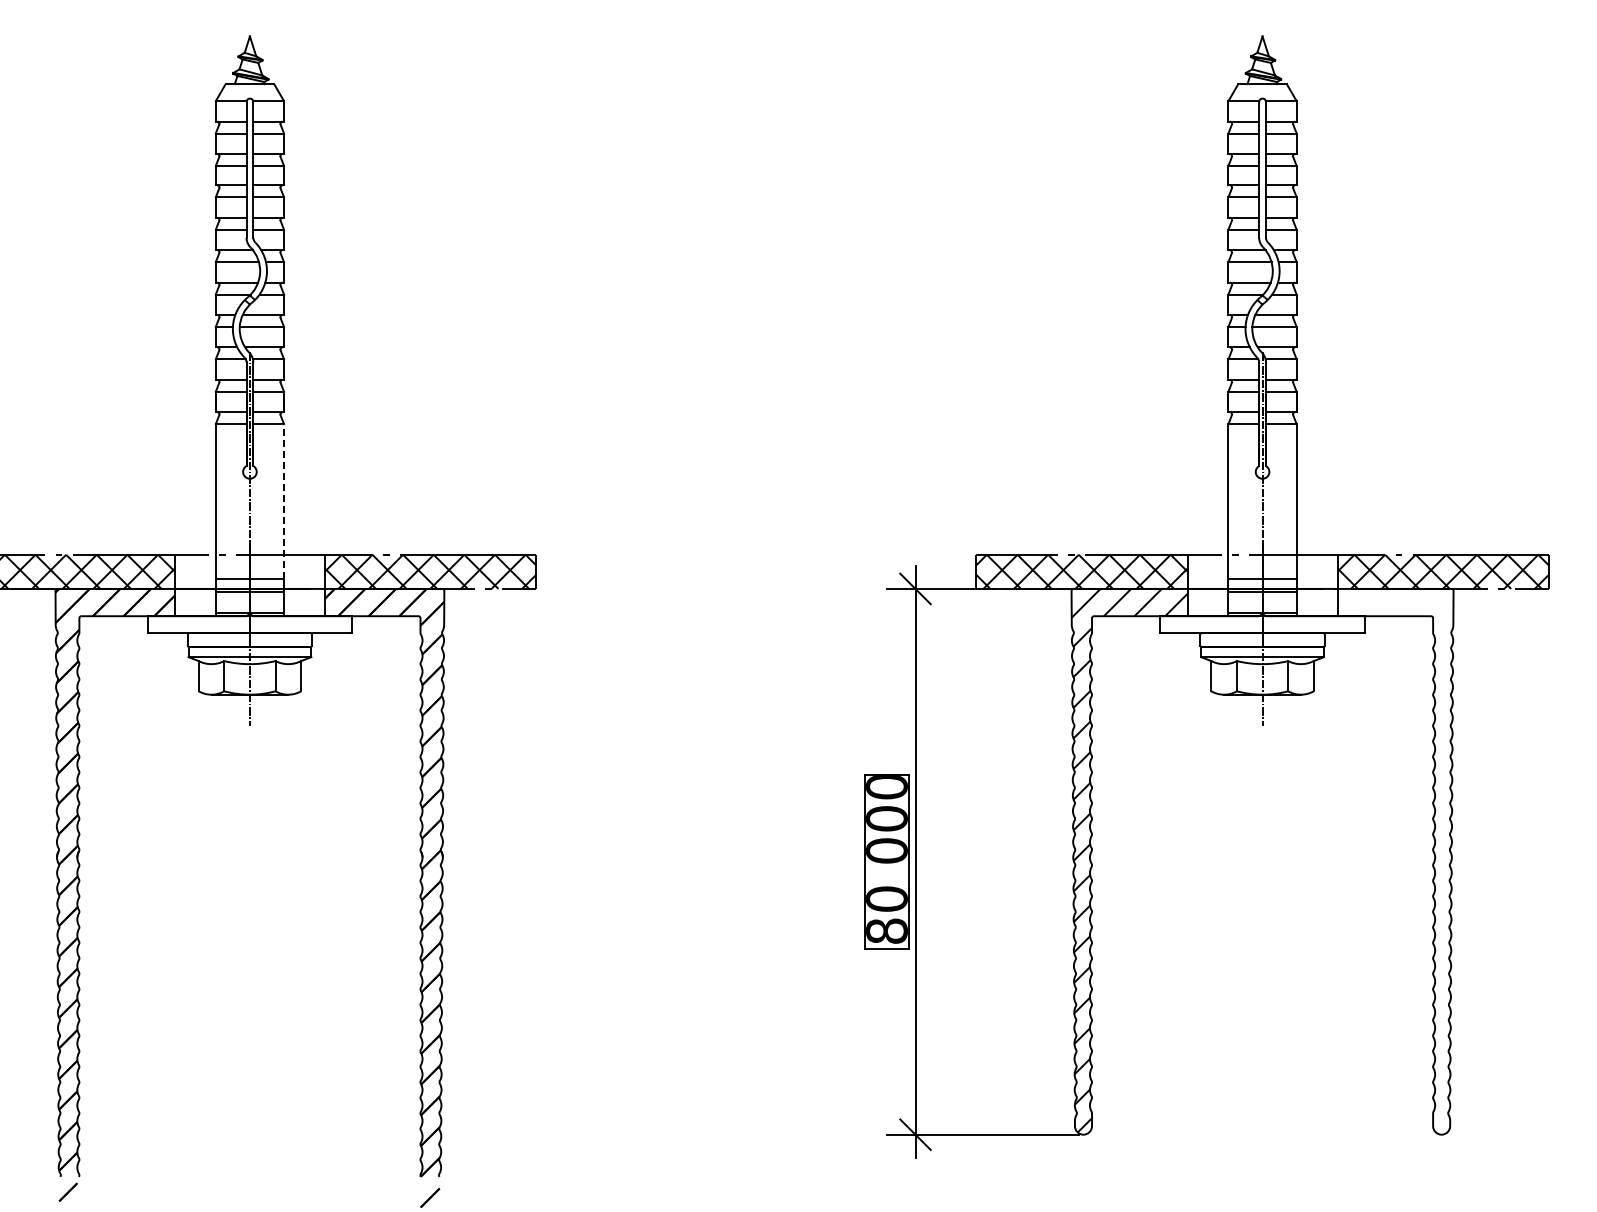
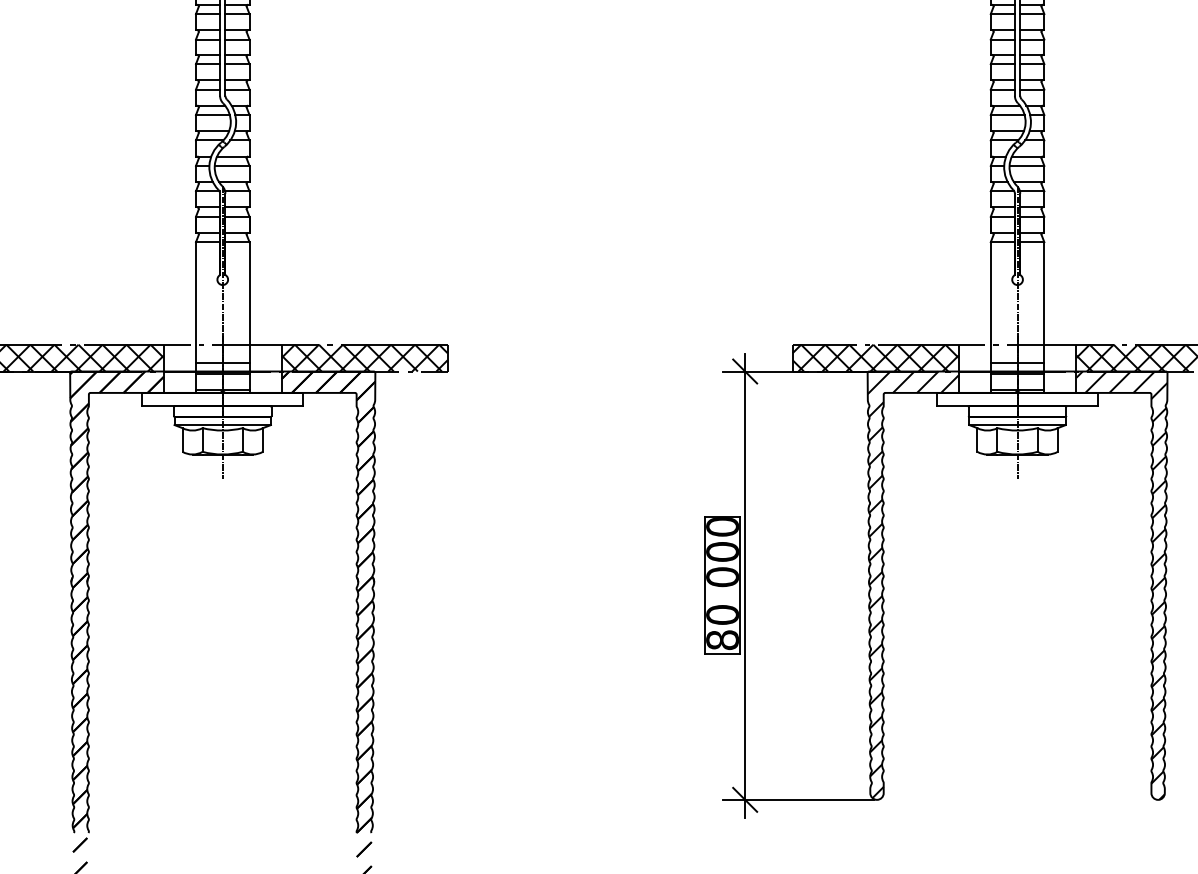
line: (284, 500) -> (249, 302), dashed -> solid
hatch: (1395, 861) -> (1121, 585), added

